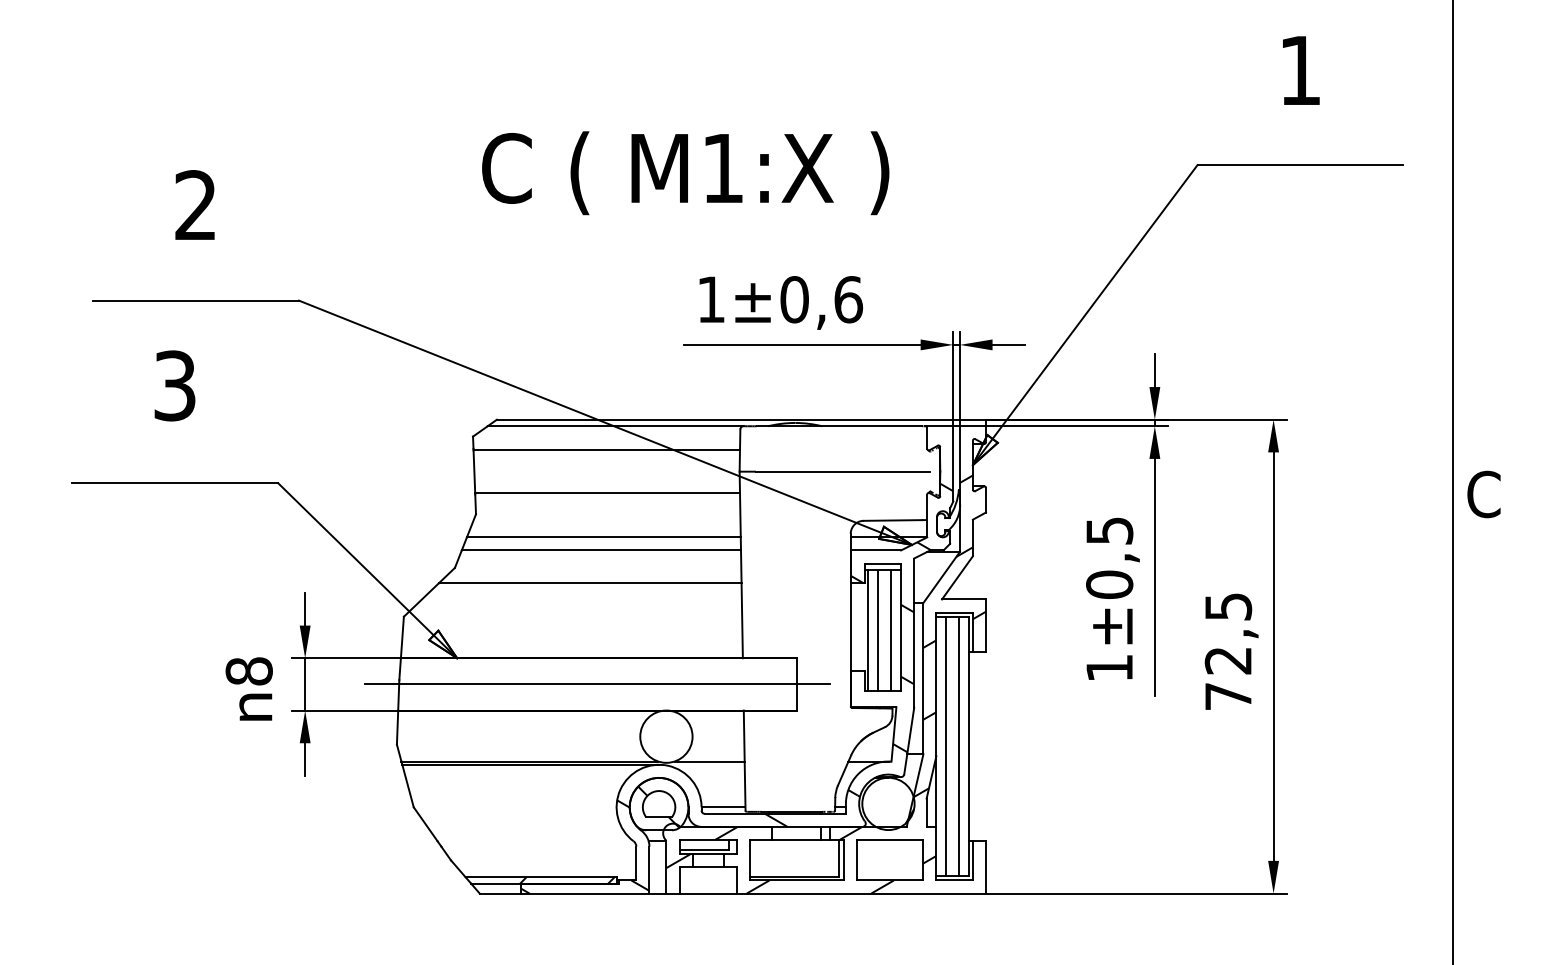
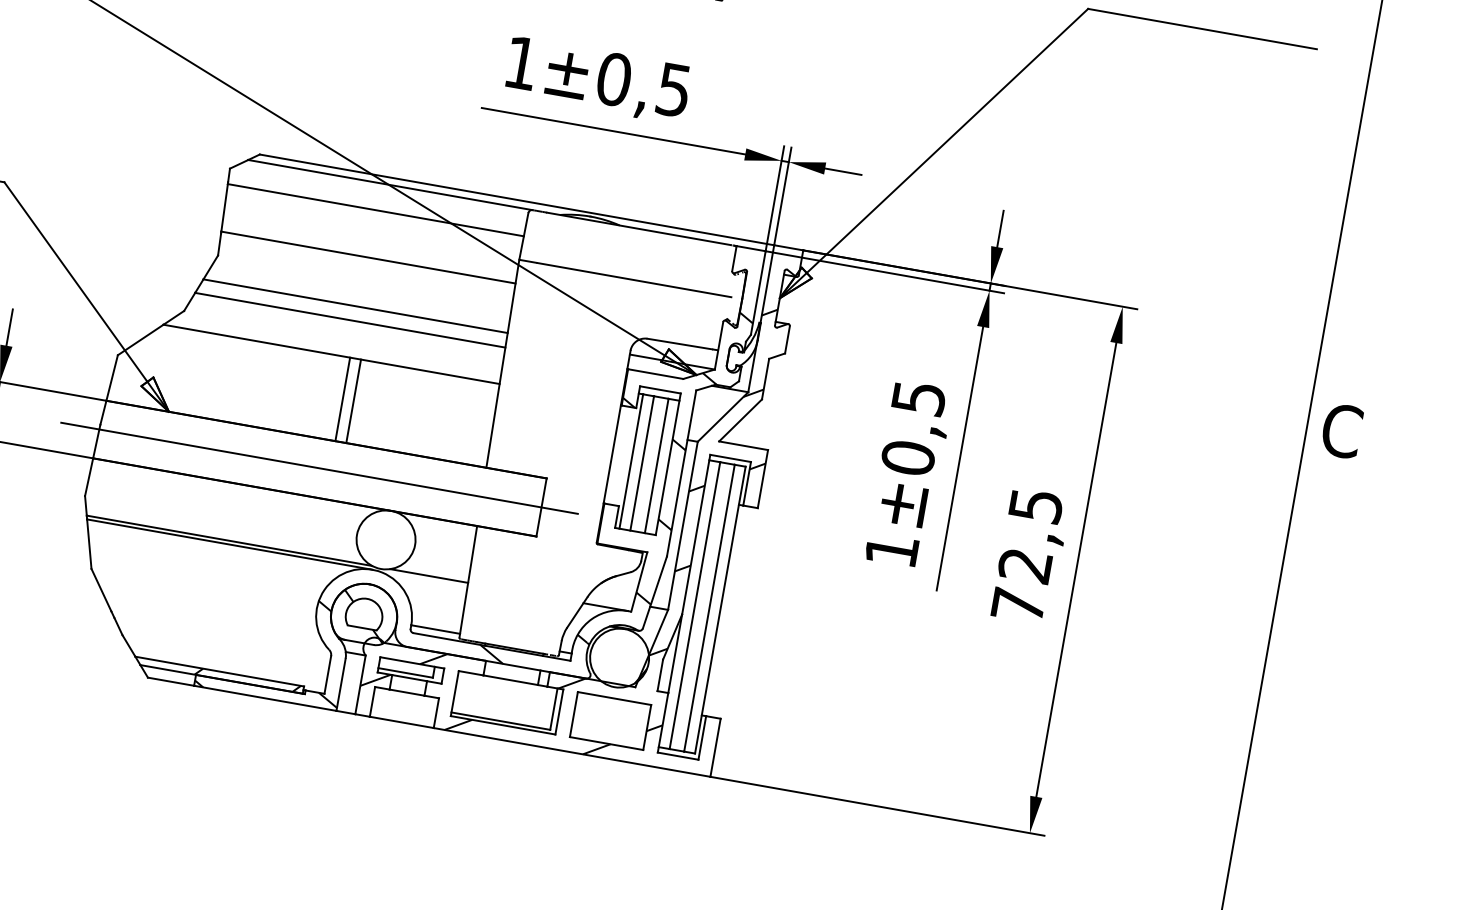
text: (848, 299) -> (674, 89), ±0,6 -> ±0,5
line: (607, 620) -> (343, 399), added
line: (616, 620) -> (353, 401), added

